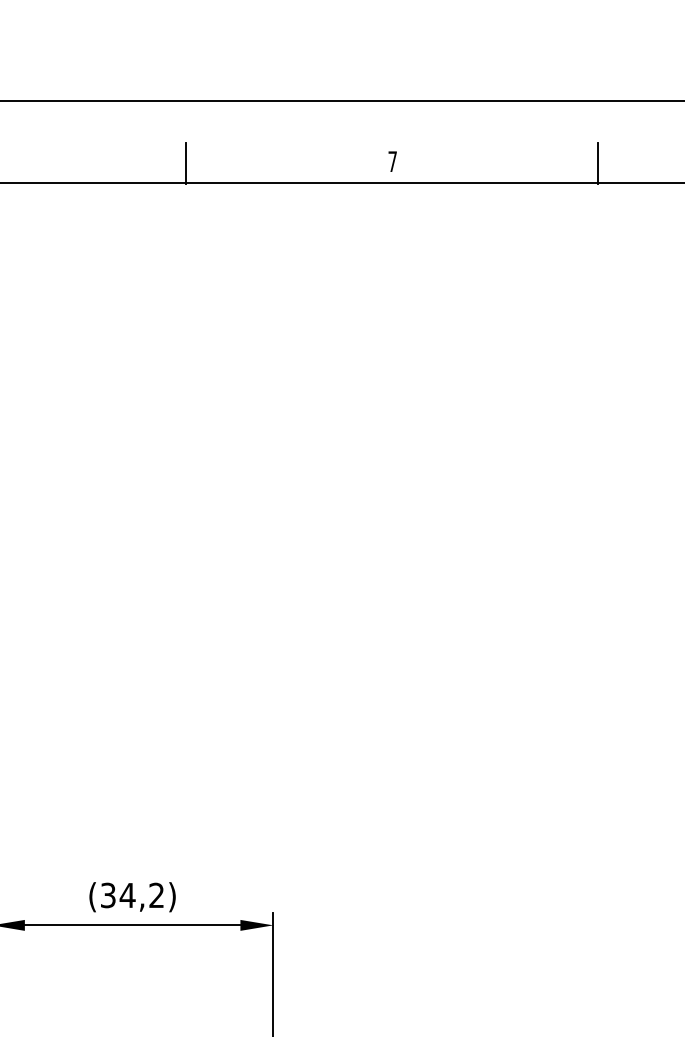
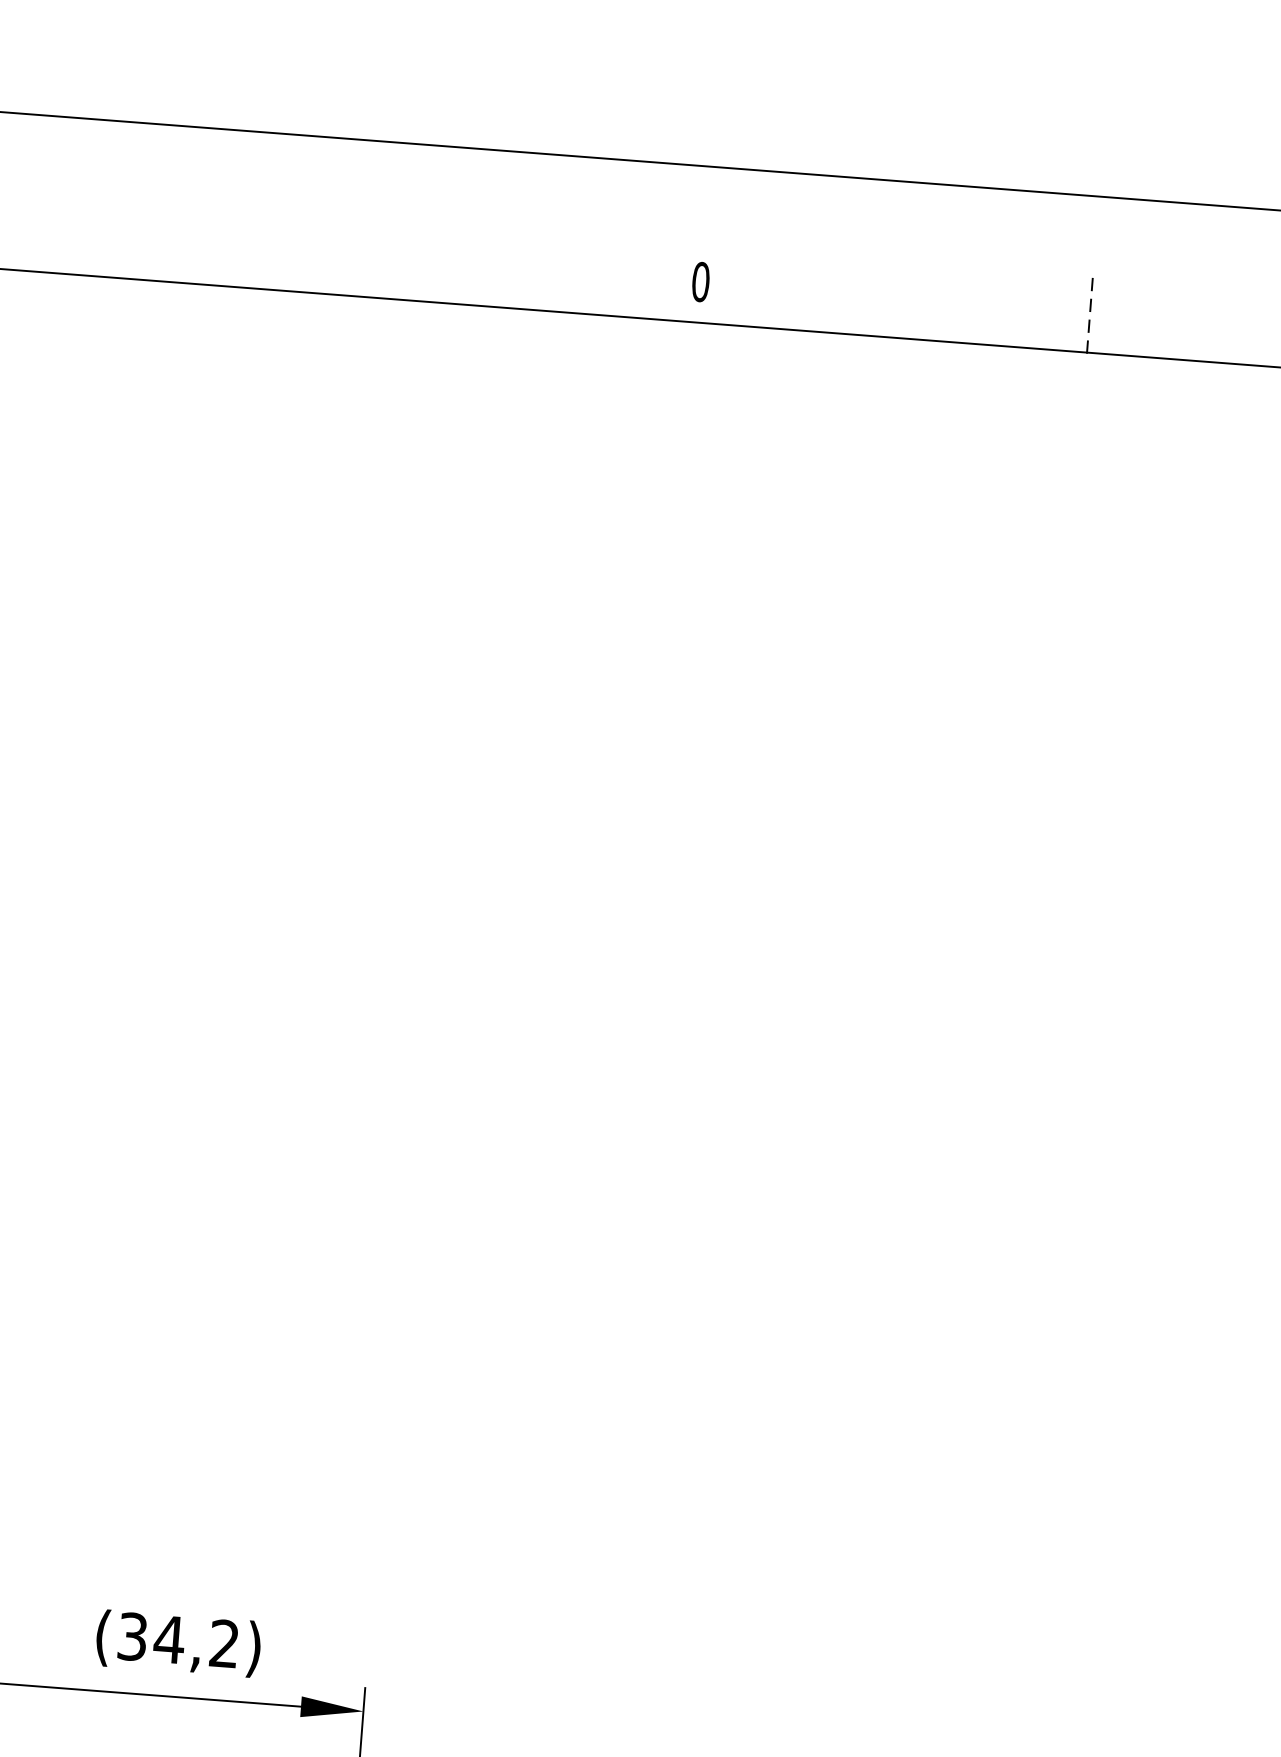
text: (392, 161) -> (700, 281), 7 -> 0
line: (186, 162) -> (310, 253), removed
line: (598, 163) -> (1090, 315), solid -> dashed
text: (132, 897) -> (178, 1644), moved

